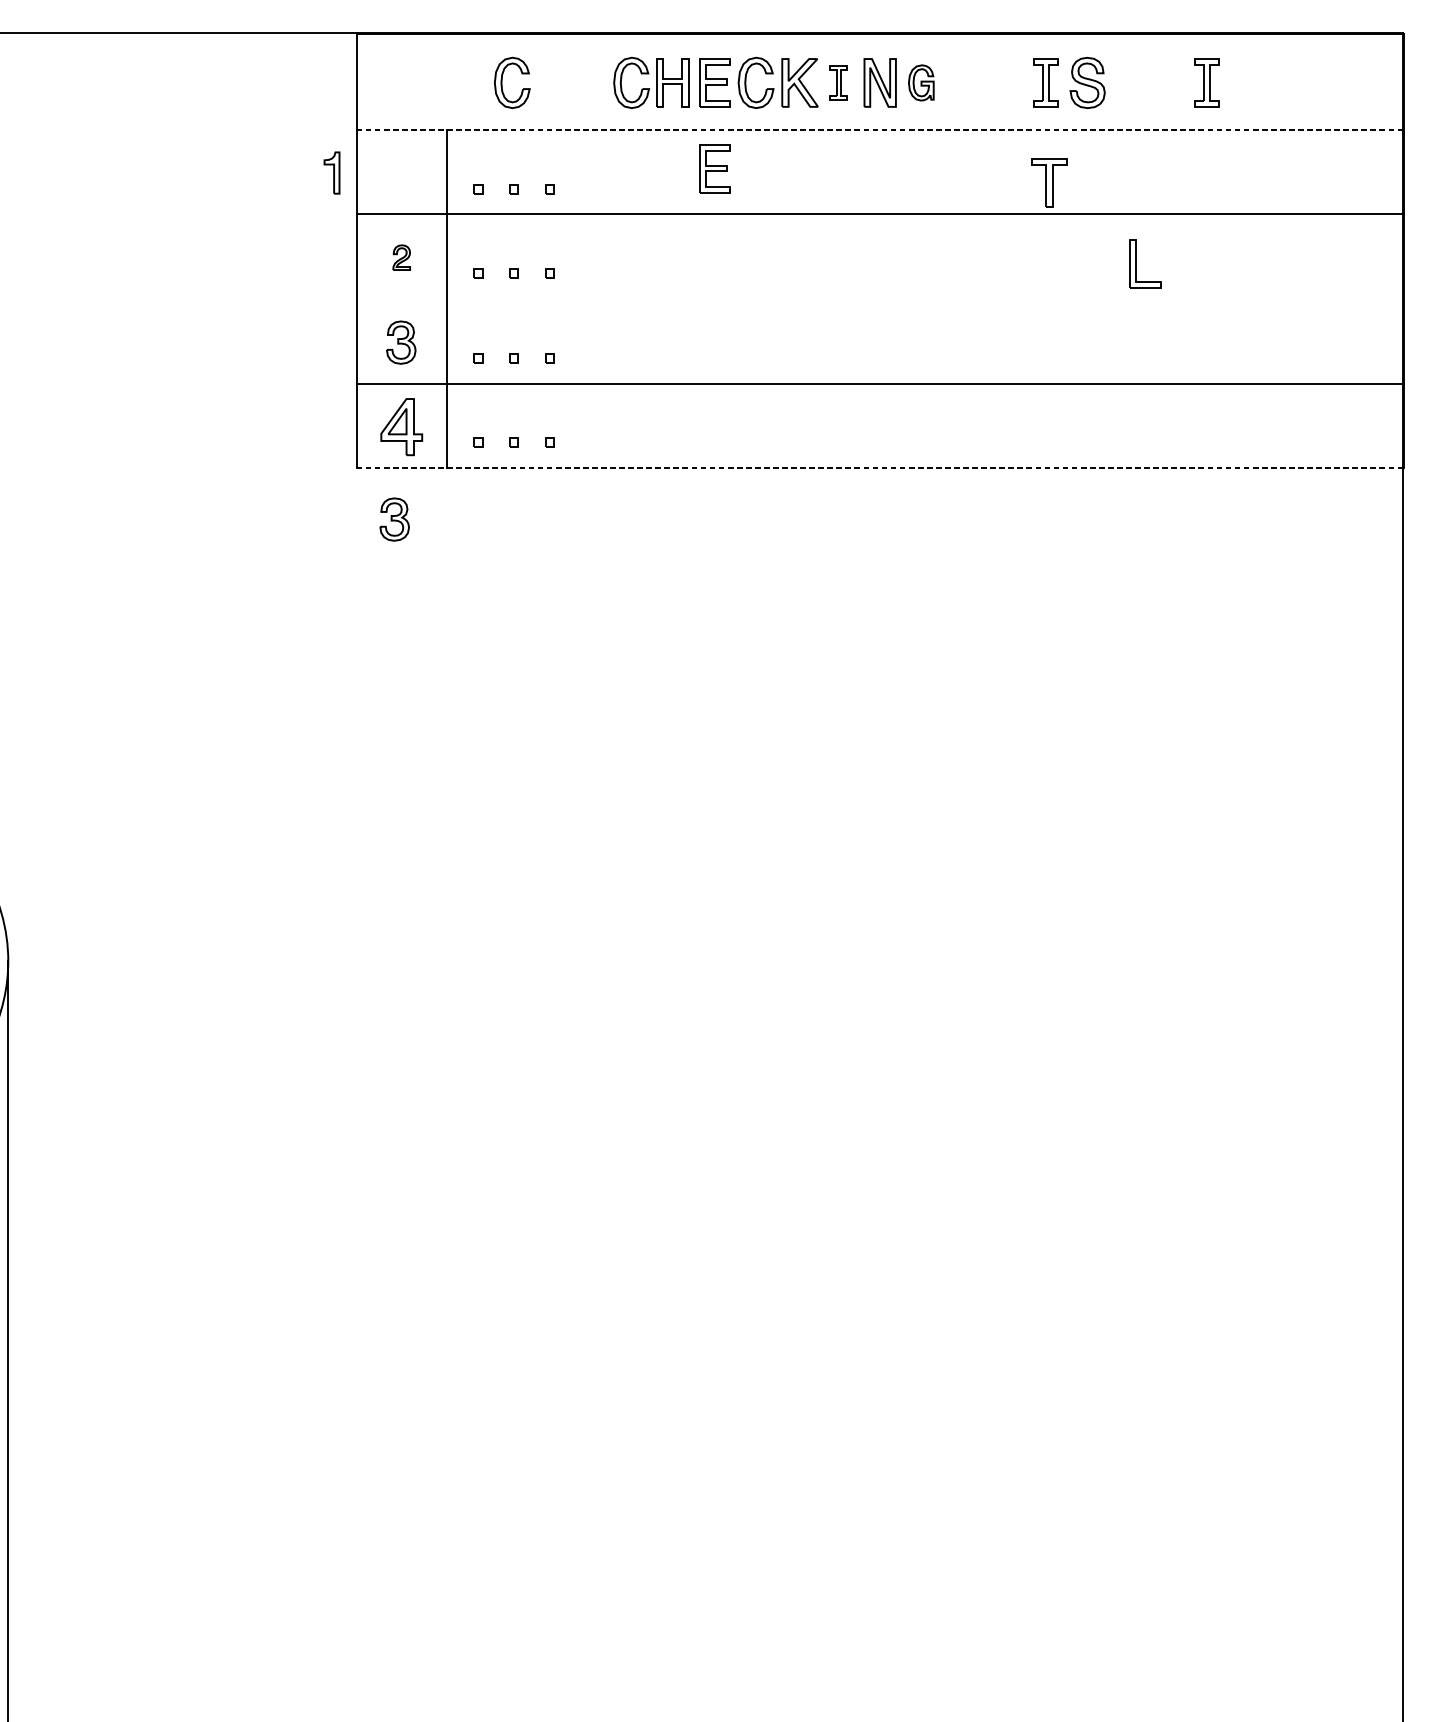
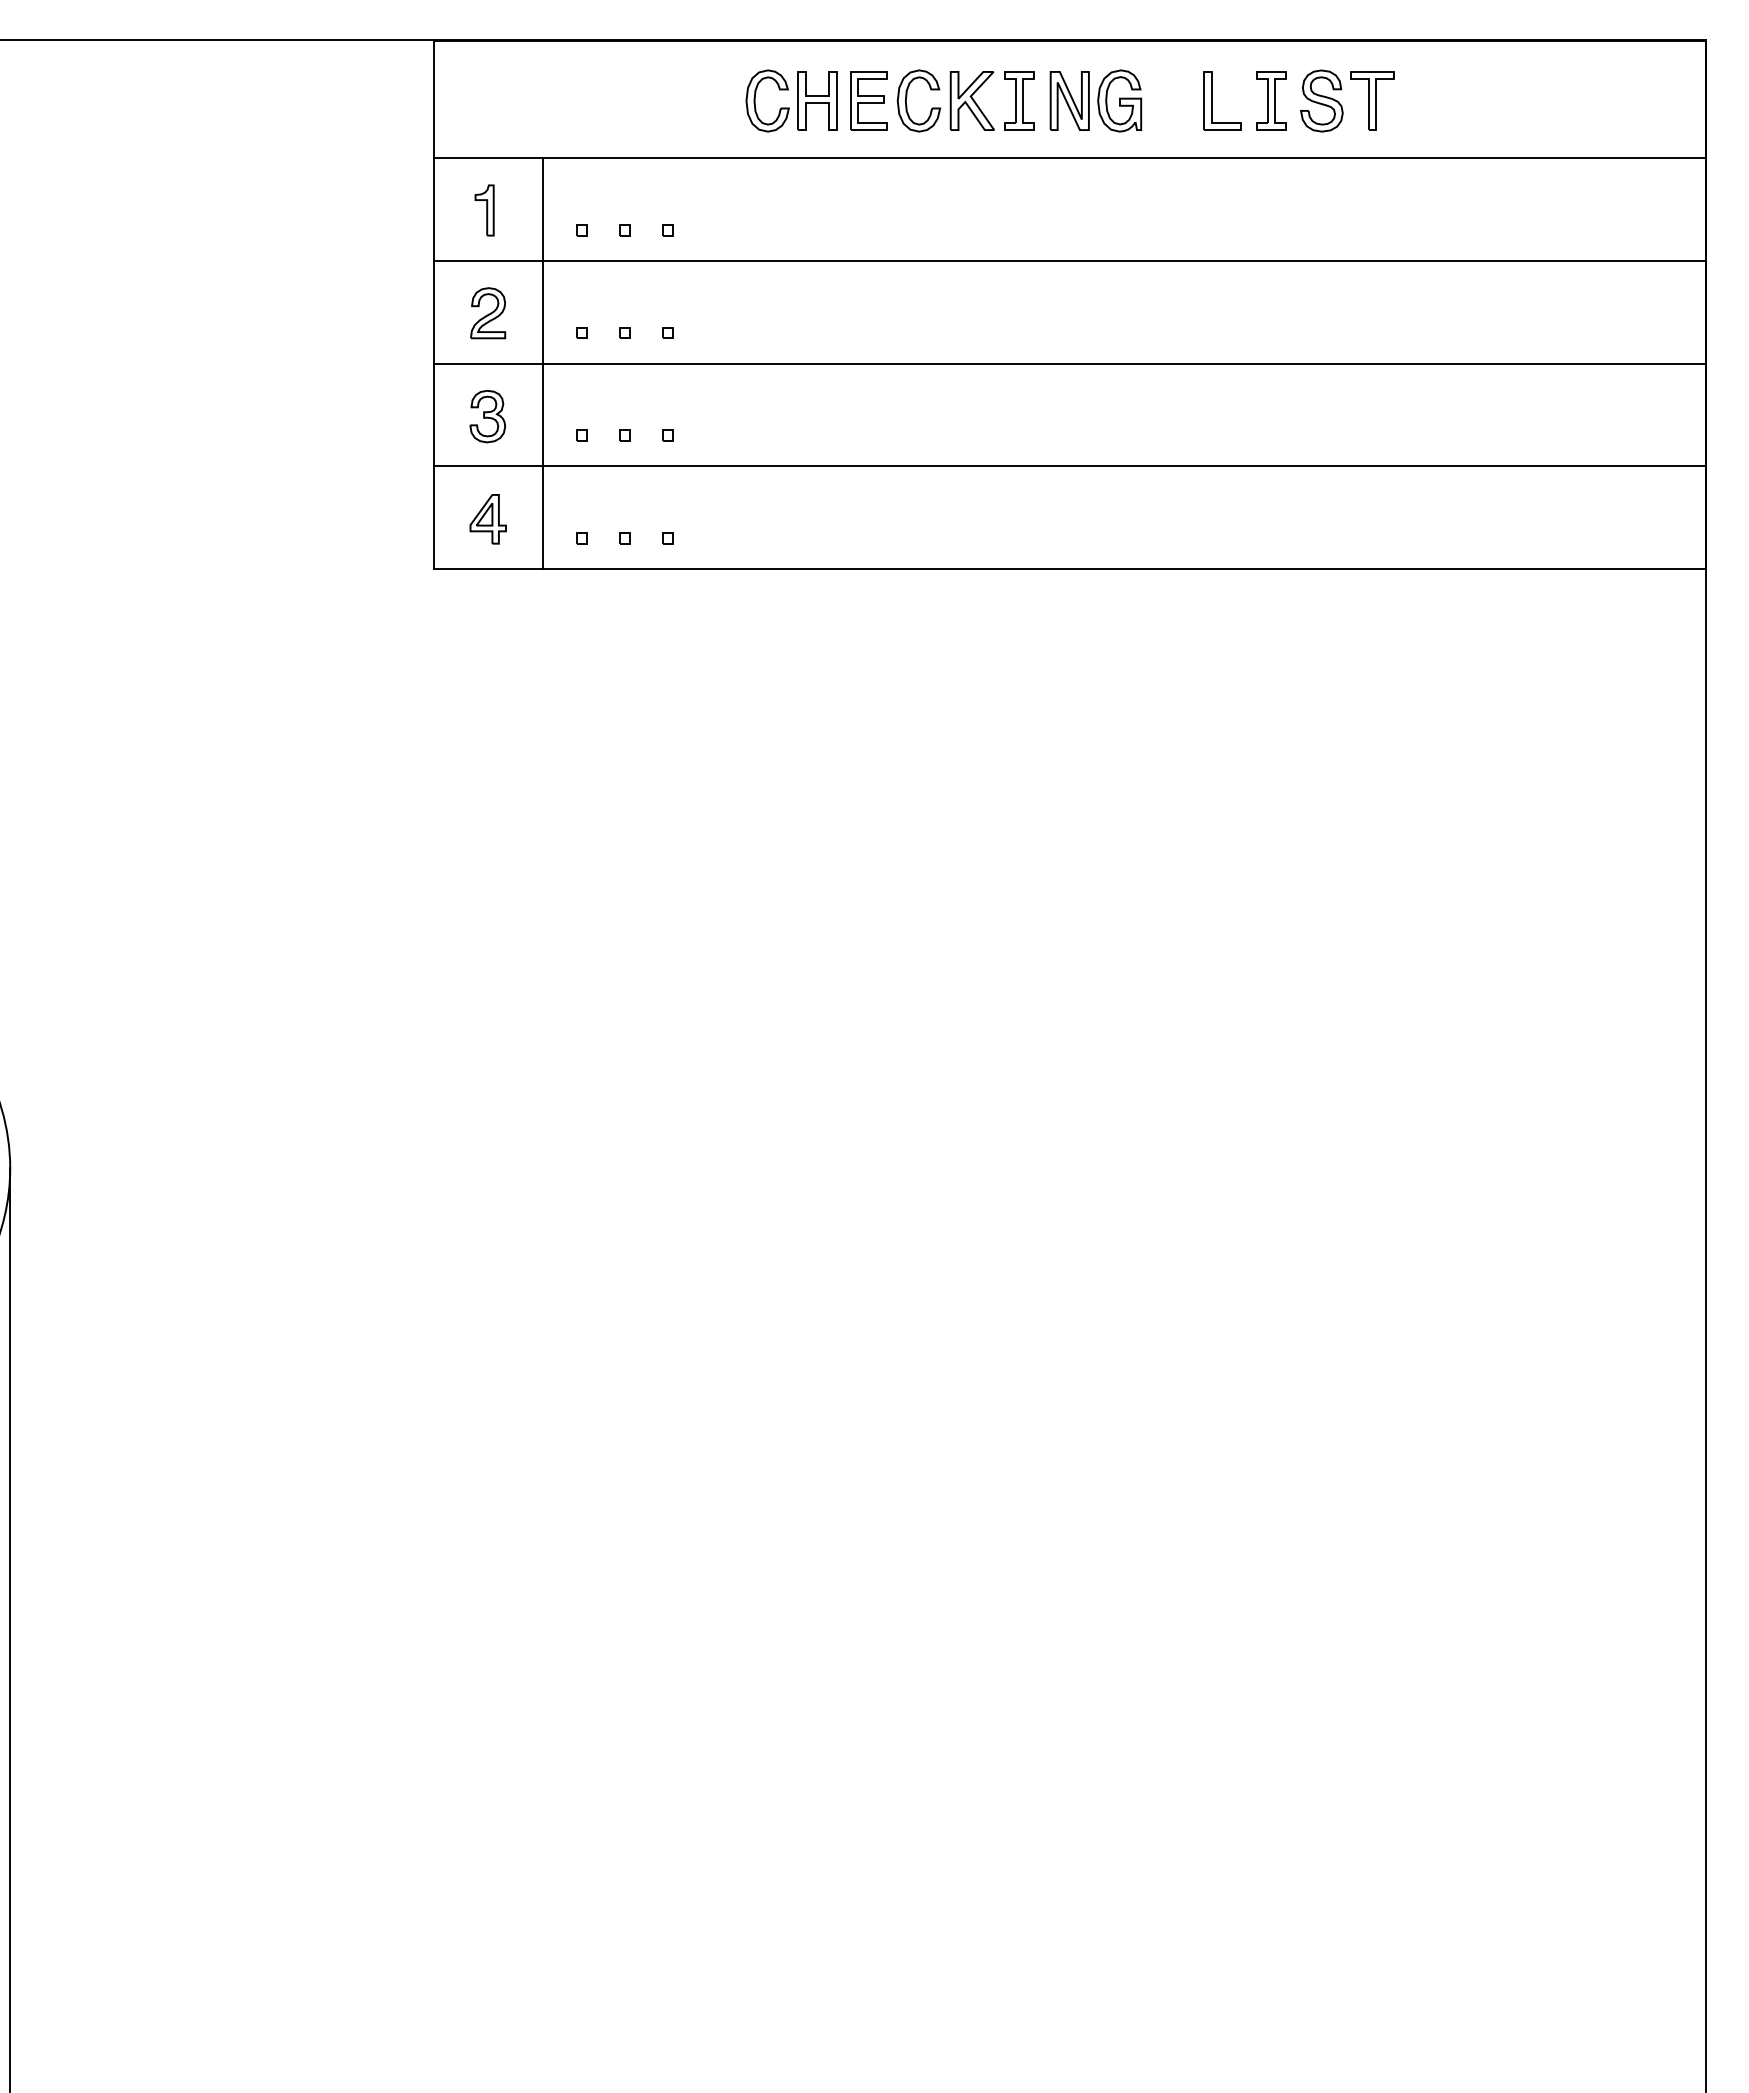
part: (502, 82) -> (610, 100), removed
part: (838, 82) -> (1019, 100), size x1.43
part: (921, 82) -> (1119, 100), size x1.43
part: (1206, 82) -> (1466, 100), removed
line: (880, 130) -> (1070, 158), dashed -> solid
part: (714, 168) -> (868, 205), removed
part: (331, 173) -> (484, 210), moved
part: (1049, 182) -> (1372, 100), moved
part: (401, 257) -> (488, 313), size x1.67
part: (1136, 263) -> (1212, 100), moved
line: (879, 298) -> (1069, 363), added
part: (401, 427) -> (487, 519), size x0.71
line: (880, 467) -> (1070, 568), dashed -> solid
part: (394, 519) -> (479, 631), removed

